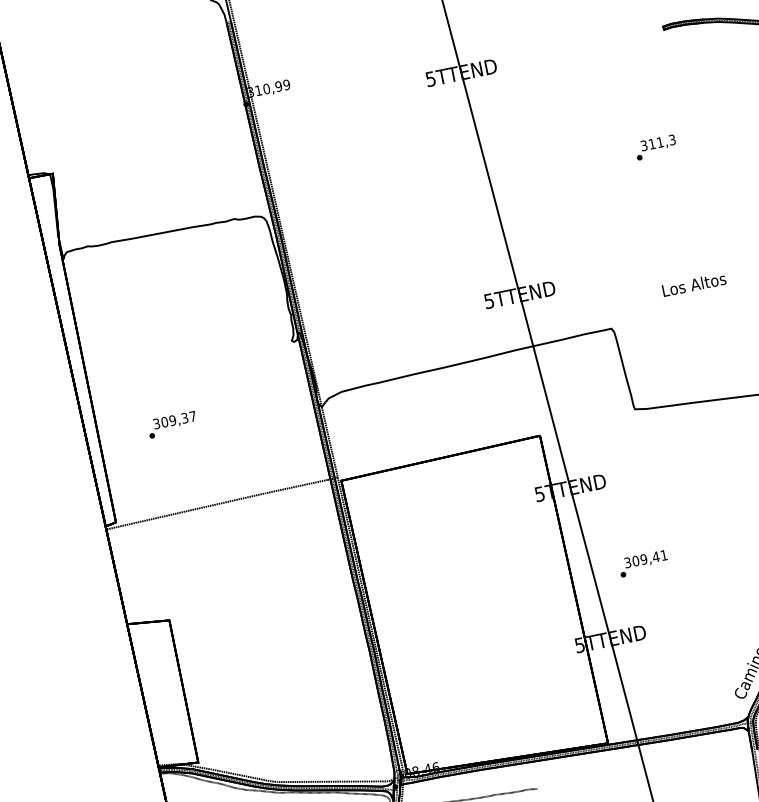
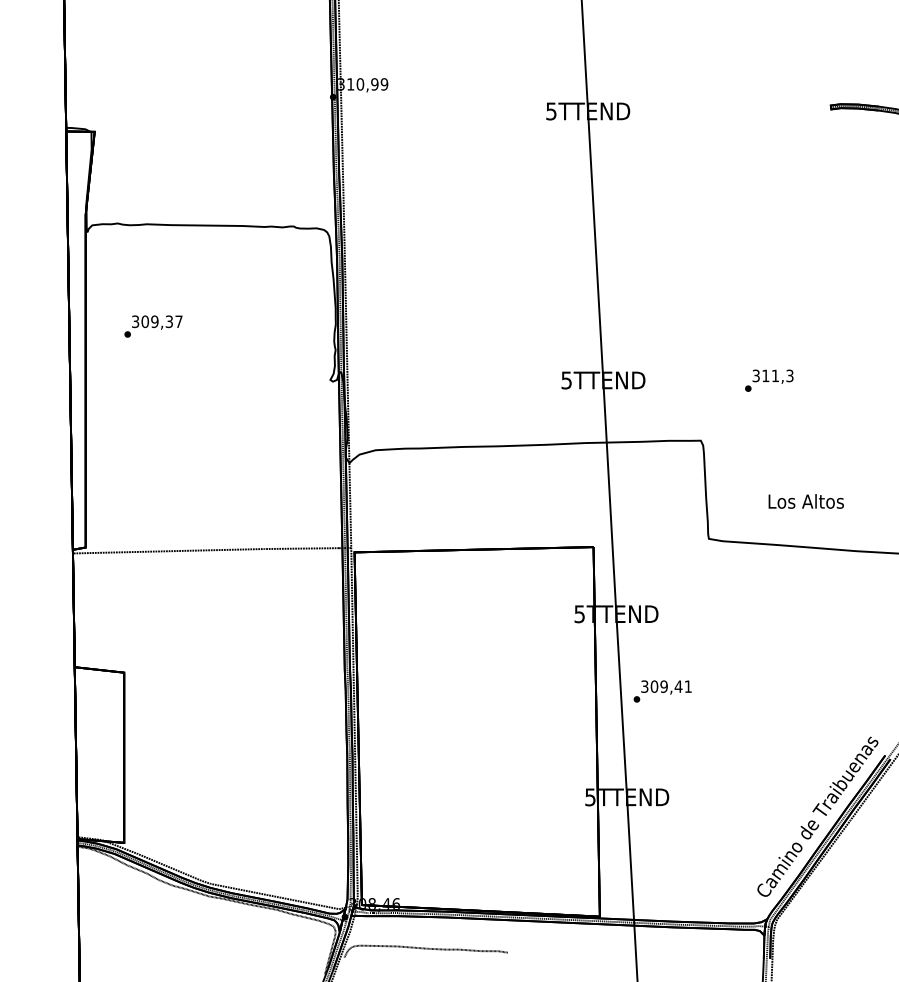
text: (656, 147) -> (769, 380), moved
text: (693, 284) -> (805, 501), moved
text: (172, 424) -> (153, 326), moved
text: (643, 563) -> (662, 691), moved

